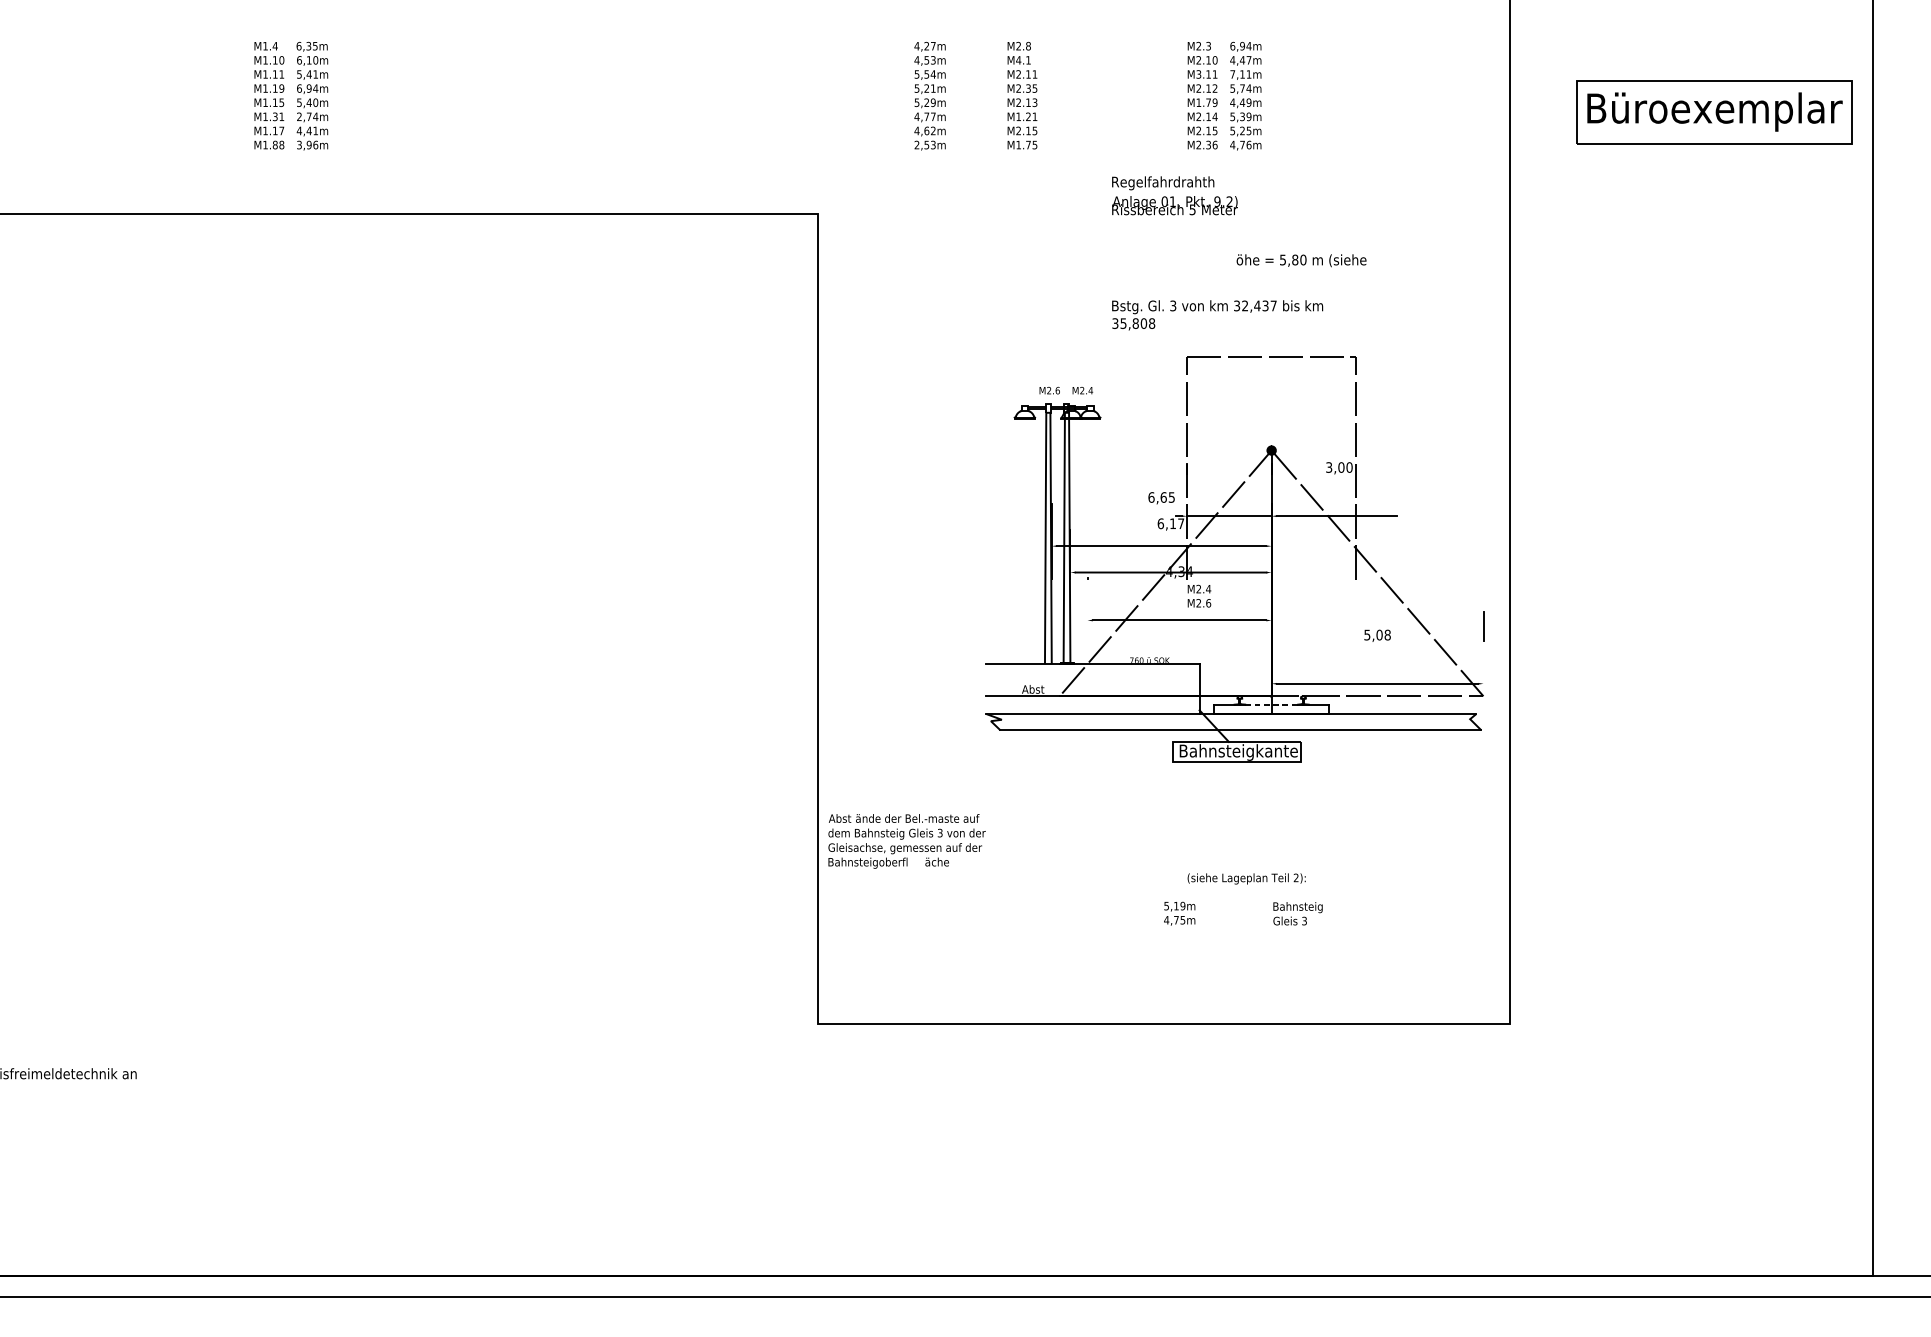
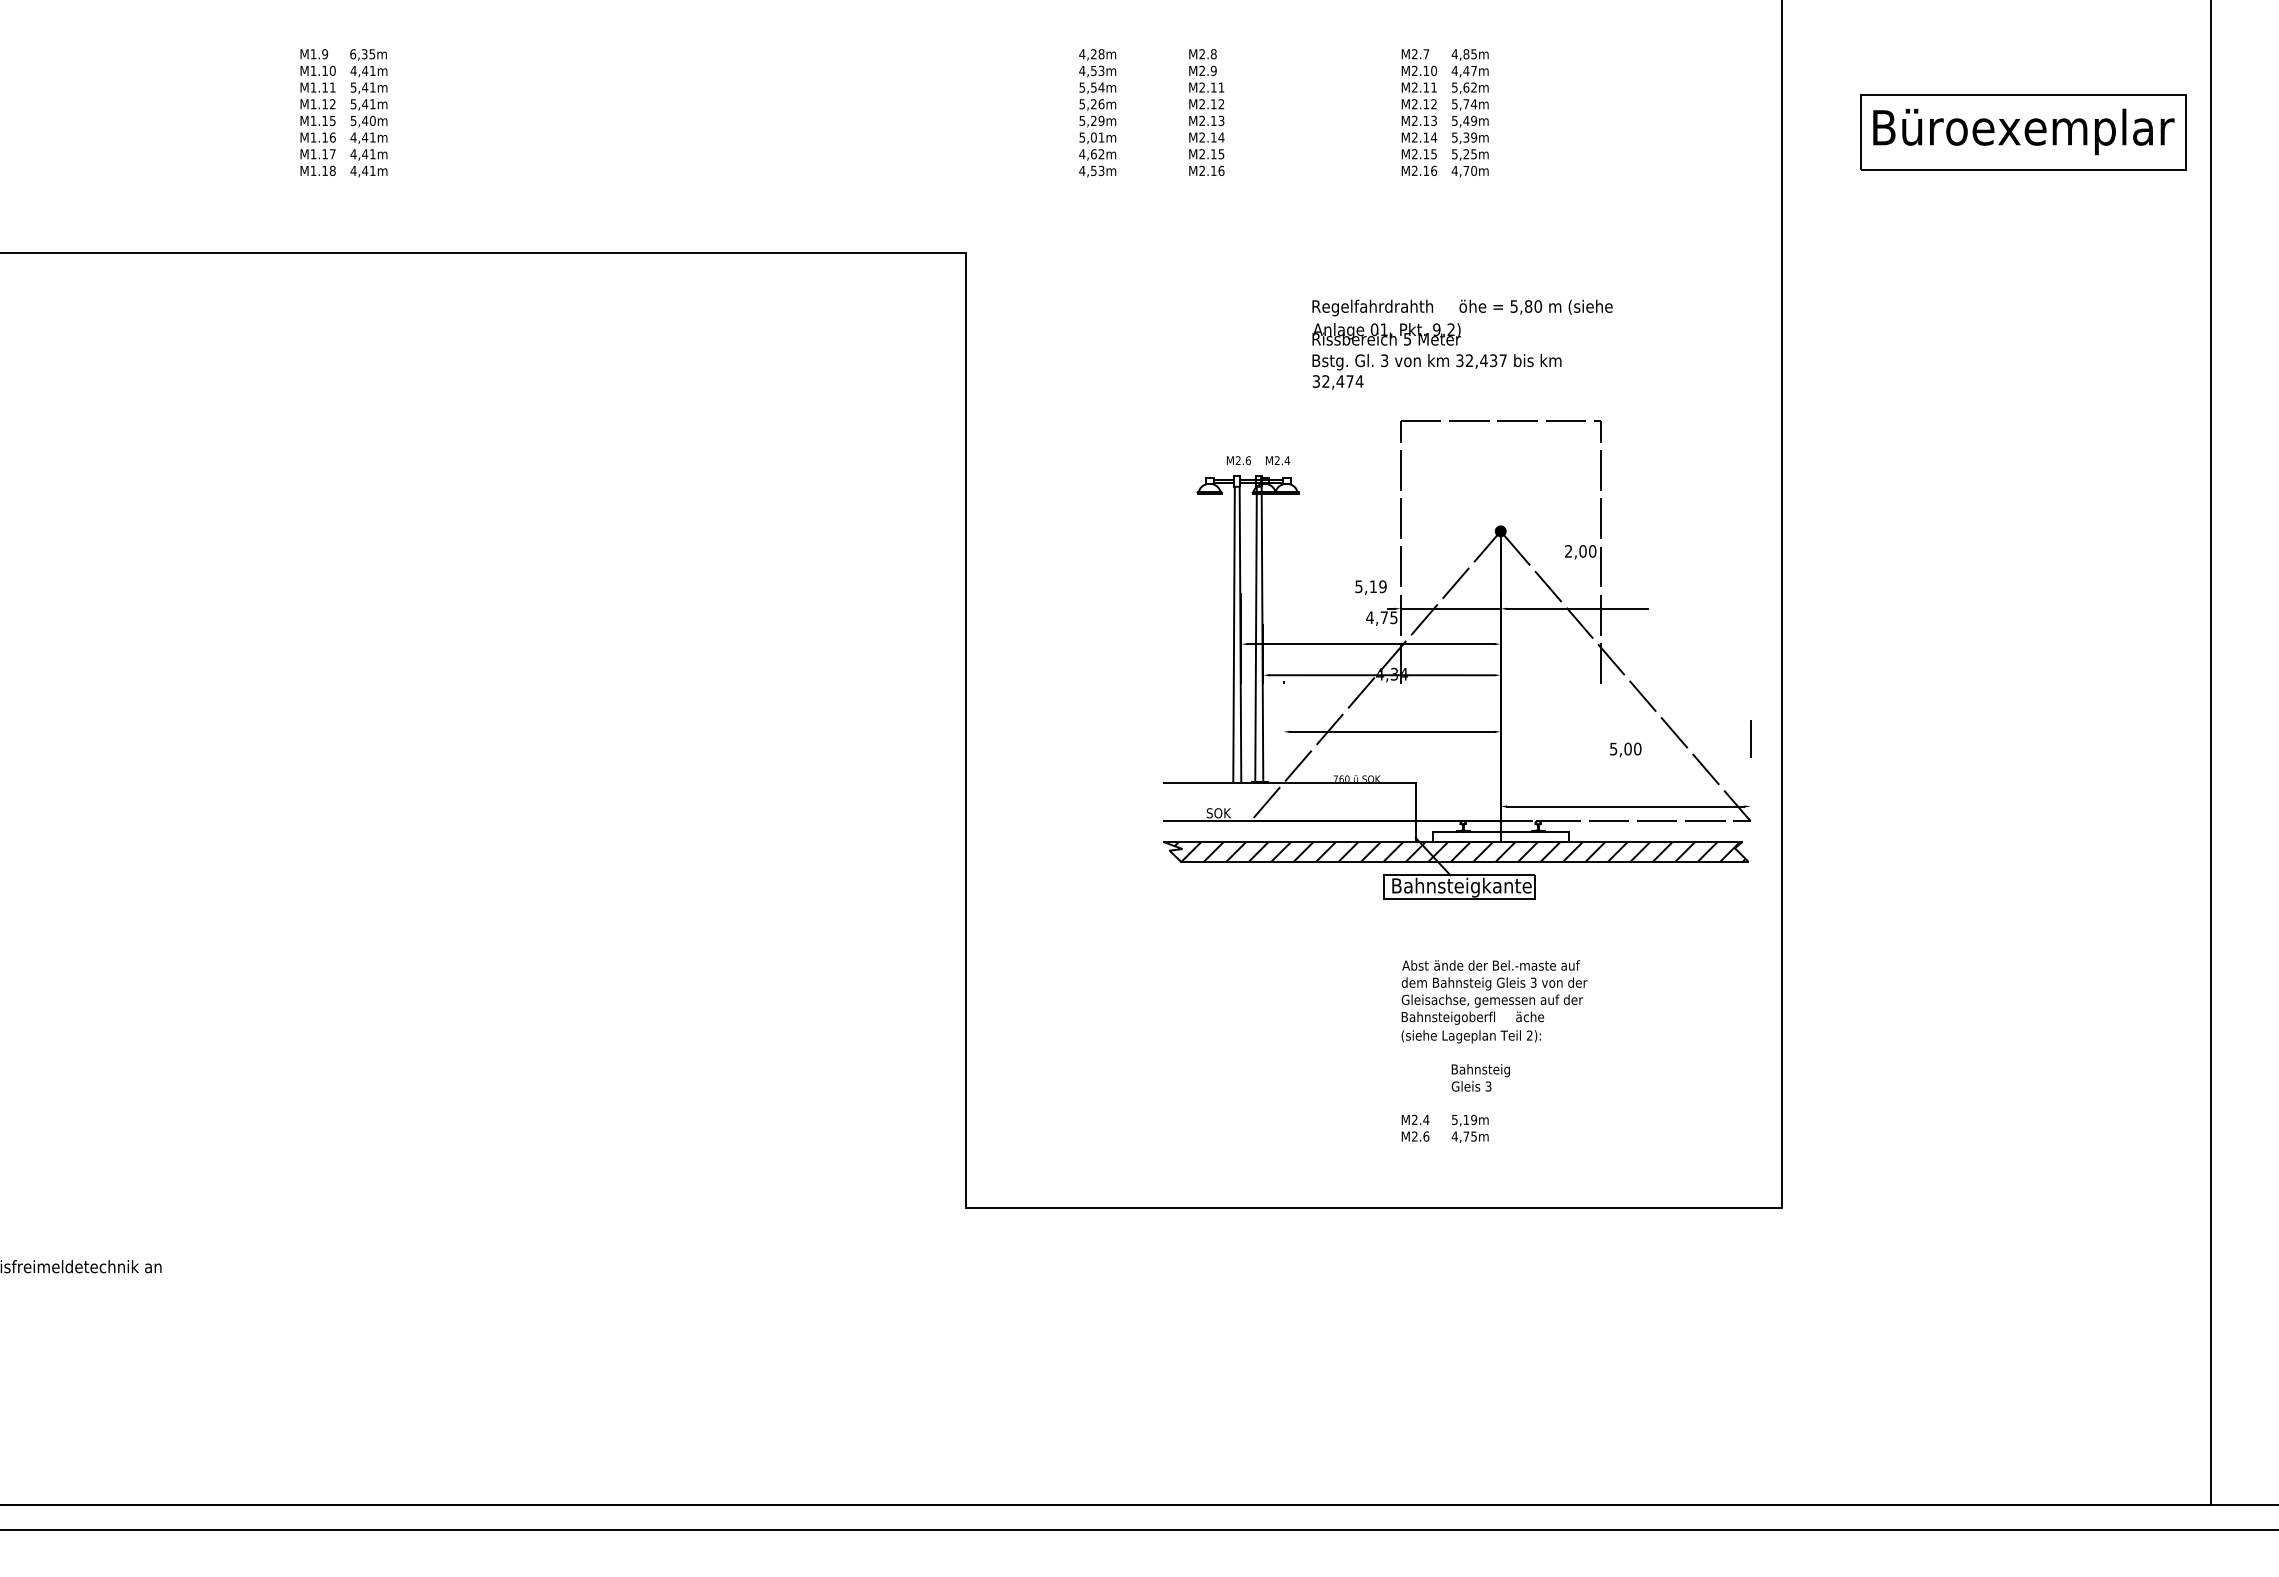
text: (275, 46) -> (325, 54), M1.4 -> M1.9
text: (933, 46) -> (1101, 54), 4,27m -> 4,28m
text: (1208, 46) -> (1426, 54), M2.3 -> M2.7
text: (1240, 46) -> (1464, 54), 6,94m -> 4,85m
text: (306, 59) -> (362, 70), 6,10m -> 4,41m
text: (1023, 59) -> (1207, 70), M4.1 -> M2.9
text: (1198, 74) -> (1414, 87), M3.11 -> M2.11
text: (1240, 74) -> (1464, 87), 7,11m -> 5,62m
text: (281, 88) -> (332, 104), M1.19 -> M1.12
text: (306, 88) -> (362, 104), 6,94m -> 5,41m
text: (933, 88) -> (1101, 104), 5,21m -> 5,26m
text: (1031, 88) -> (1217, 104), M2.35 -> M2.12
text: (1207, 102) -> (1424, 120), M1.79 -> M2.13
text: (1232, 103) -> (1454, 121), 4,49m -> 5,49m
text: (278, 116) -> (328, 137), M1.31 -> M1.16
text: (306, 116) -> (362, 137), 2,74m -> 4,41m
text: (924, 116) -> (1091, 137), 4,77m -> 5,01m
text: (1026, 116) -> (1211, 137), M1.21 -> M2.14
text: (275, 144) -> (325, 170), M1.88 -> M1.18
text: (306, 144) -> (362, 170), 3,96m -> 4,41m
text: (917, 144) -> (1082, 170), 2,53m -> 4,53m
text: (1026, 144) -> (1211, 170), M1.75 -> M2.16
text: (1208, 144) -> (1426, 170), M2.36 -> M2.16
text: (1249, 144) -> (1474, 170), 4,76m -> 4,70m
text: (1174, 195) -> (1386, 322), moved
text: (1137, 323) -> (1342, 381), 35,808 -> 32,474
text: (1329, 467) -> (1568, 551), 3,00 -> 2,00
text: (1161, 497) -> (1370, 586), 6,65 -> 5,19
text: (1170, 523) -> (1381, 617), 6,17 -> 4,75
text: (1199, 595) -> (1415, 1127), moved
text: (1387, 635) -> (1637, 749), 5,08 -> 5,00
text: (1033, 689) -> (1219, 813), Abst -> SOK
line: (1272, 704) -> (1501, 831), dashed -> solid
hatch: (1235, 721) -> (1457, 851), added
text: (907, 841) -> (1494, 992), moved
text: (1179, 913) -> (1469, 1128), moved
text: (1297, 913) -> (1480, 1077), moved

